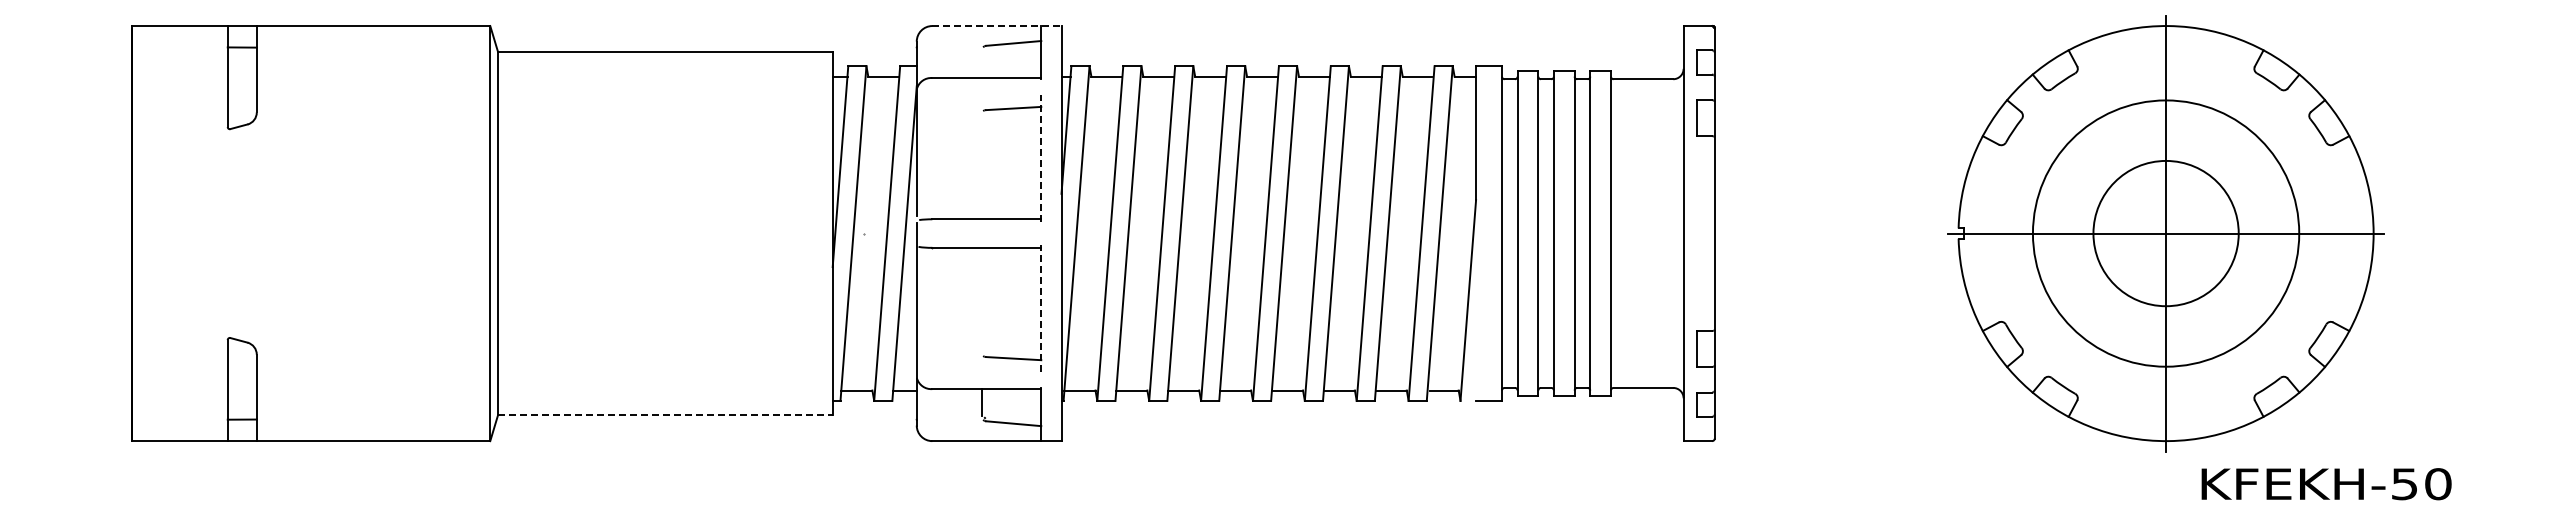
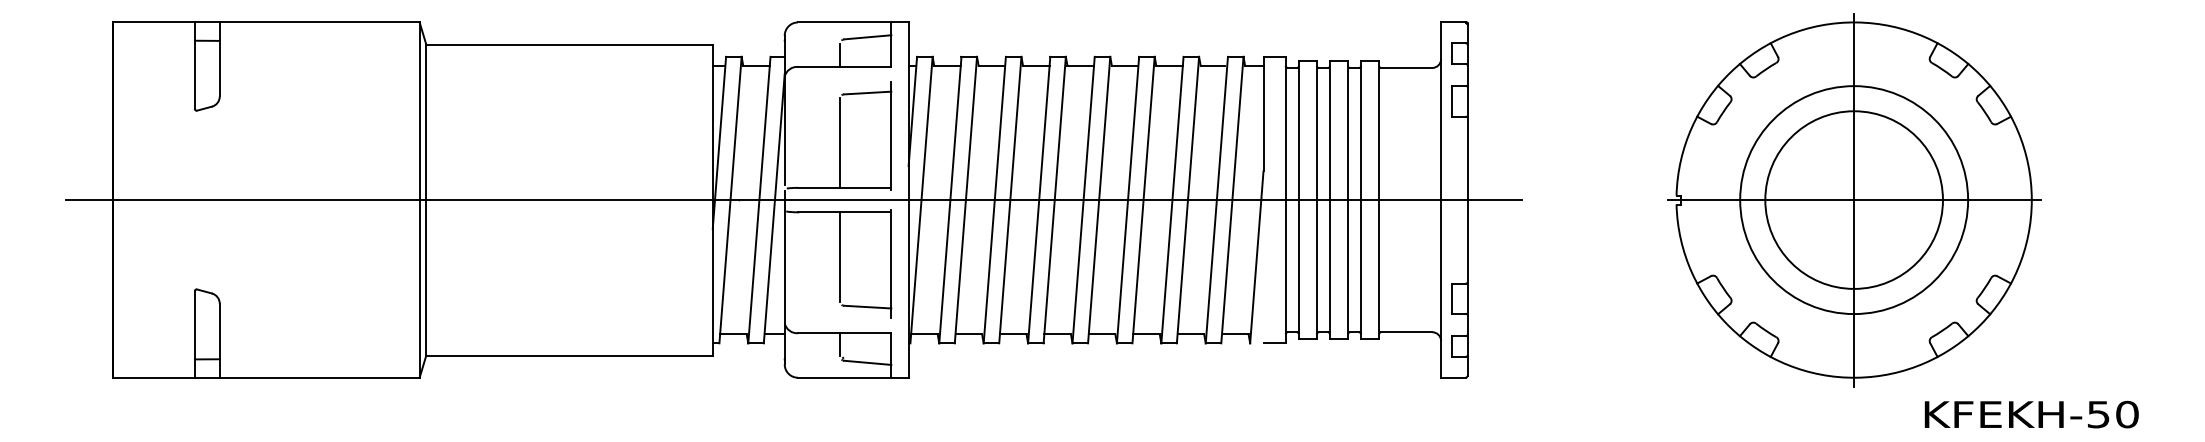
line: (996, 26) -> (852, 22), dashed -> solid
line: (981, 64) -> (840, 55), added
line: (1041, 158) -> (891, 135), dashed -> solid
line: (981, 166) -> (840, 142), added
line: (927, 233) -> (793, 200), added
circle: (2165, 233) -> (1853, 200), size x1.43
line: (981, 299) -> (840, 256), added
line: (1041, 308) -> (891, 264), dashed -> solid
line: (665, 415) -> (569, 355), dashed -> solid
text: (2326, 484) -> (2031, 414), moved

